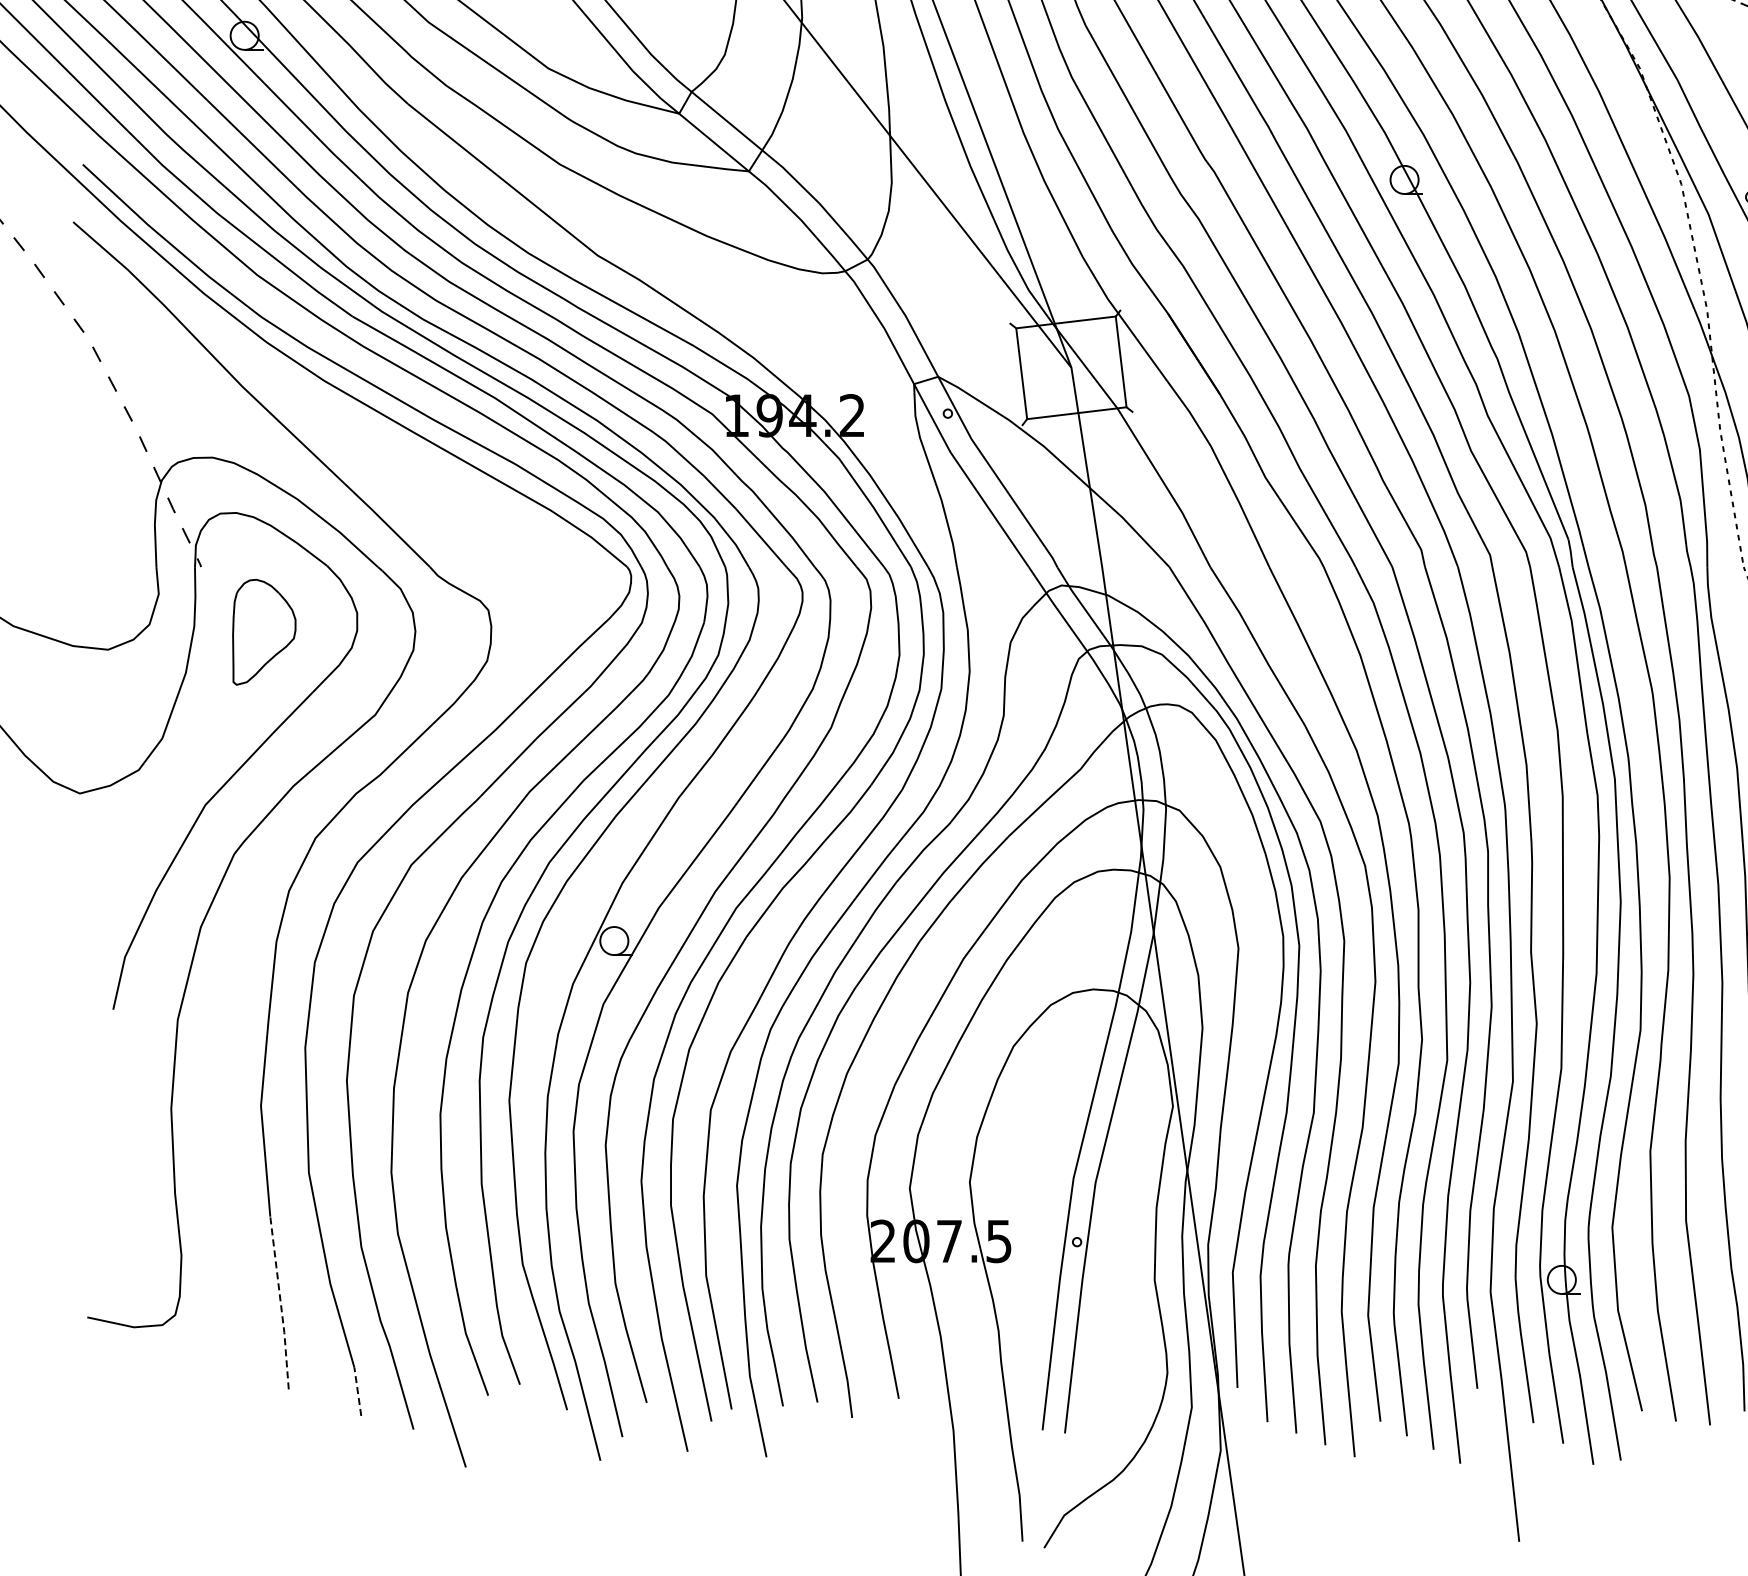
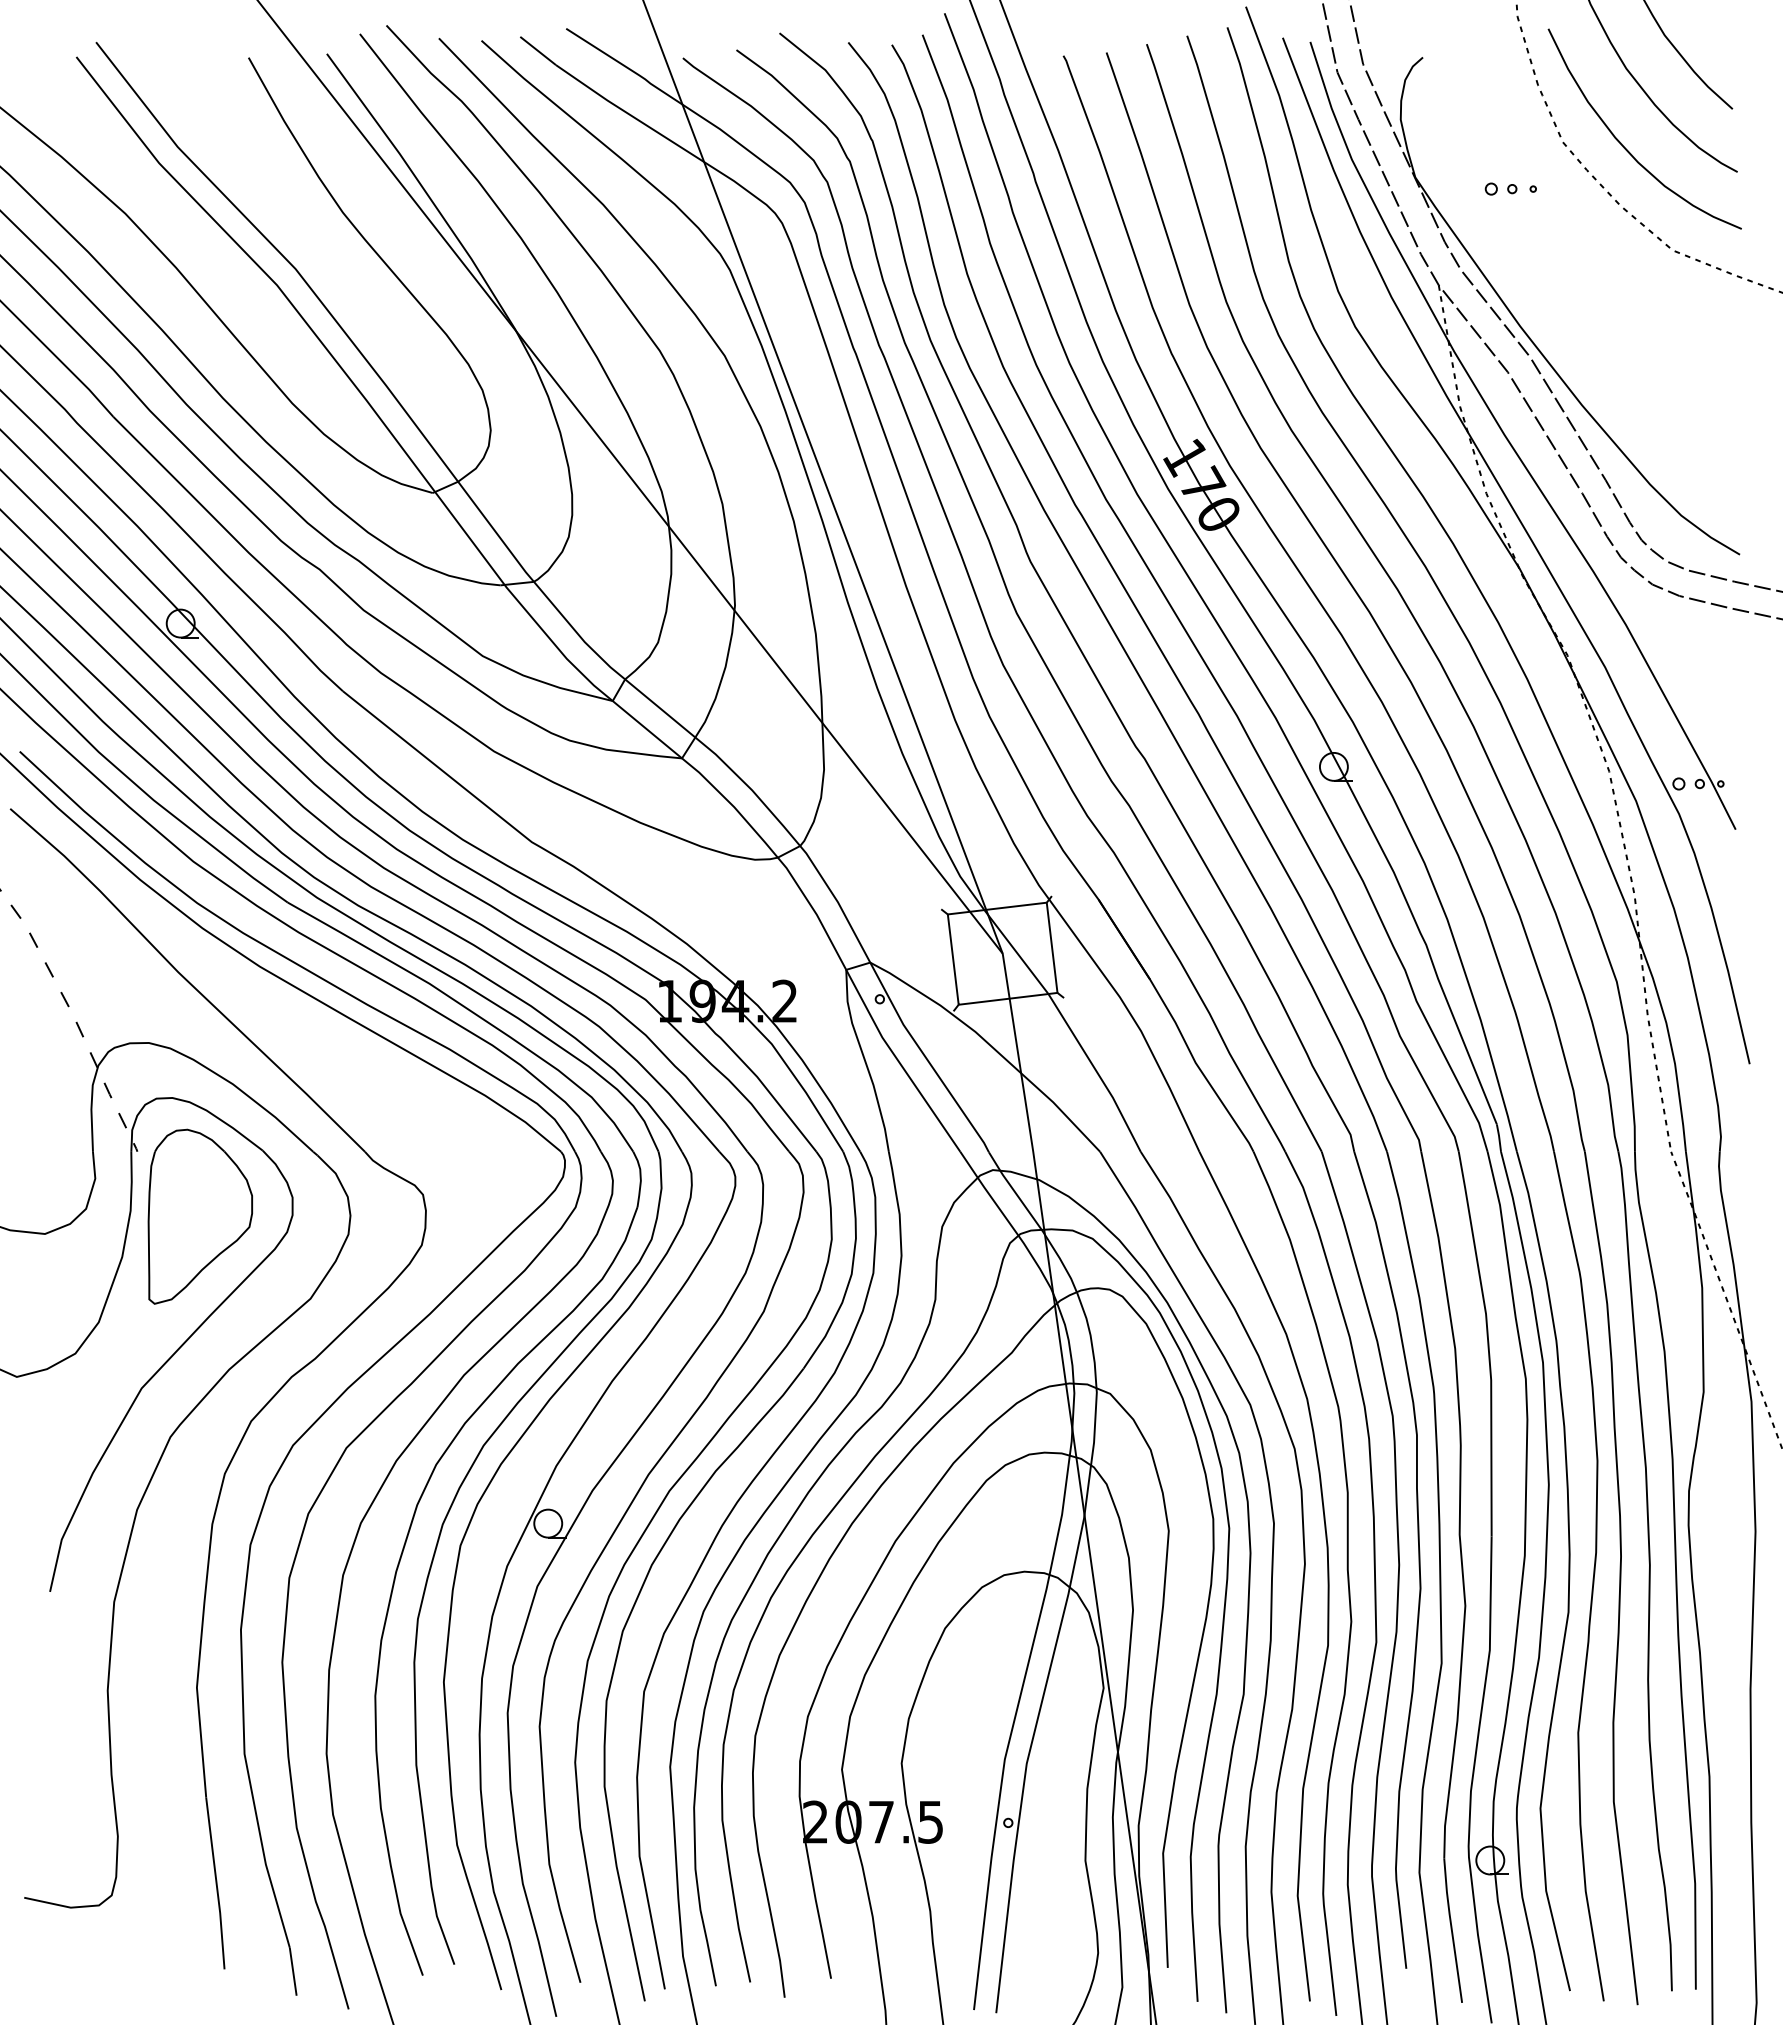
part: (263, 632) -> (199, 1216), size x1.67
line: (280, 1303) -> (216, 1883), dashed -> solid
line: (358, 1391) -> (293, 1971), dashed -> solid

